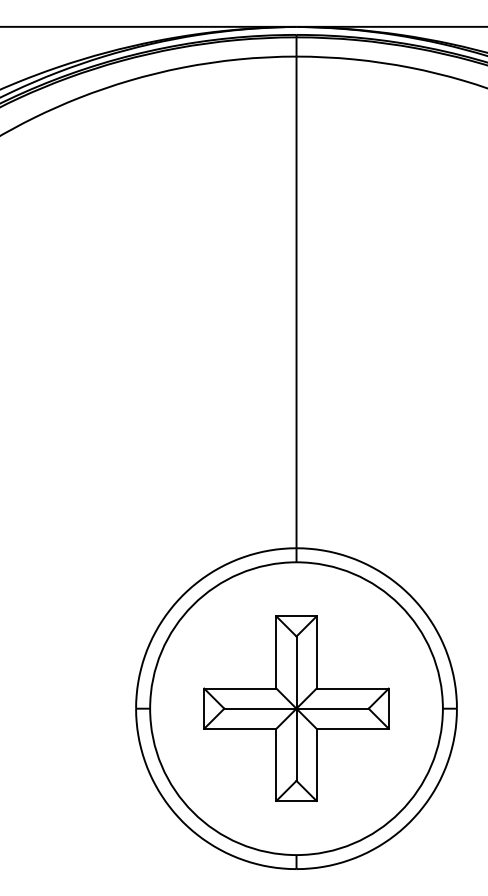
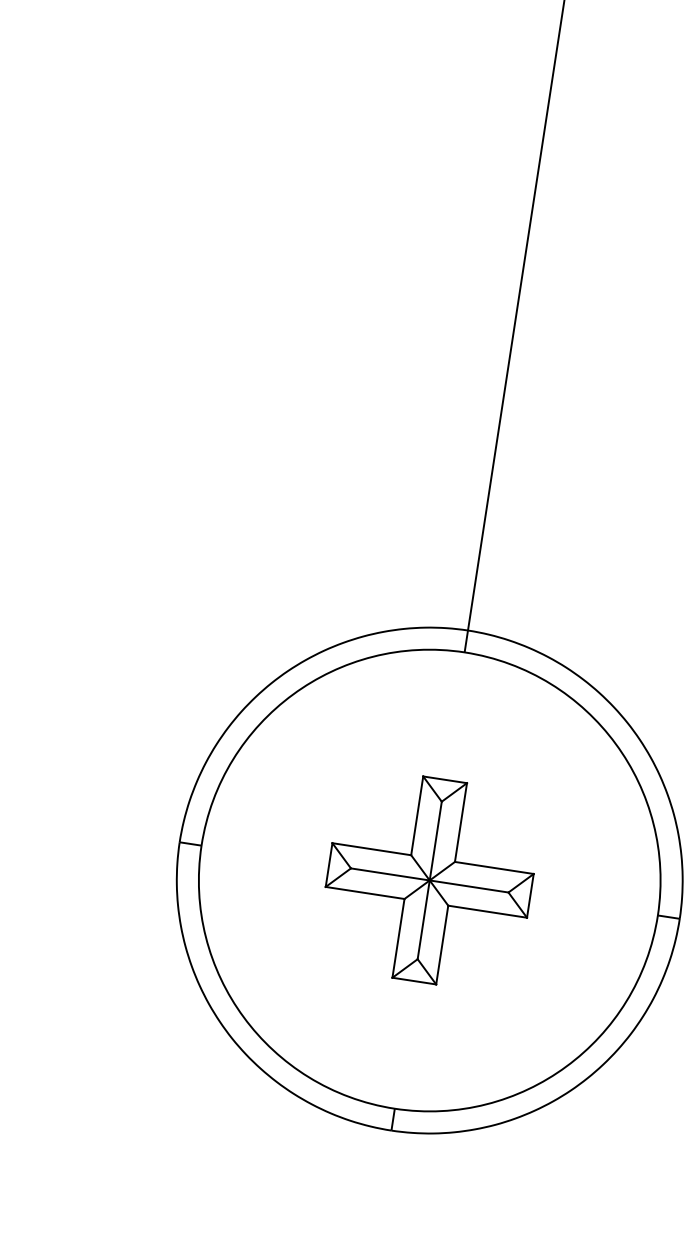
part: (296, 708) -> (429, 880), size x0.7

